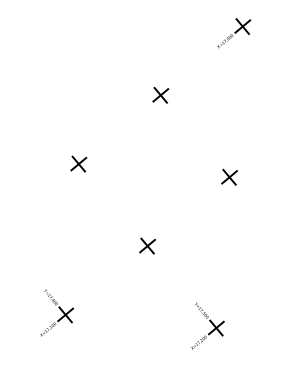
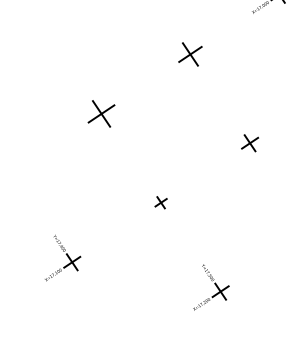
part: (160, 94) -> (190, 53), size x1.4
part: (78, 163) -> (101, 113), size x1.6
part: (147, 245) -> (161, 202), size x0.7

